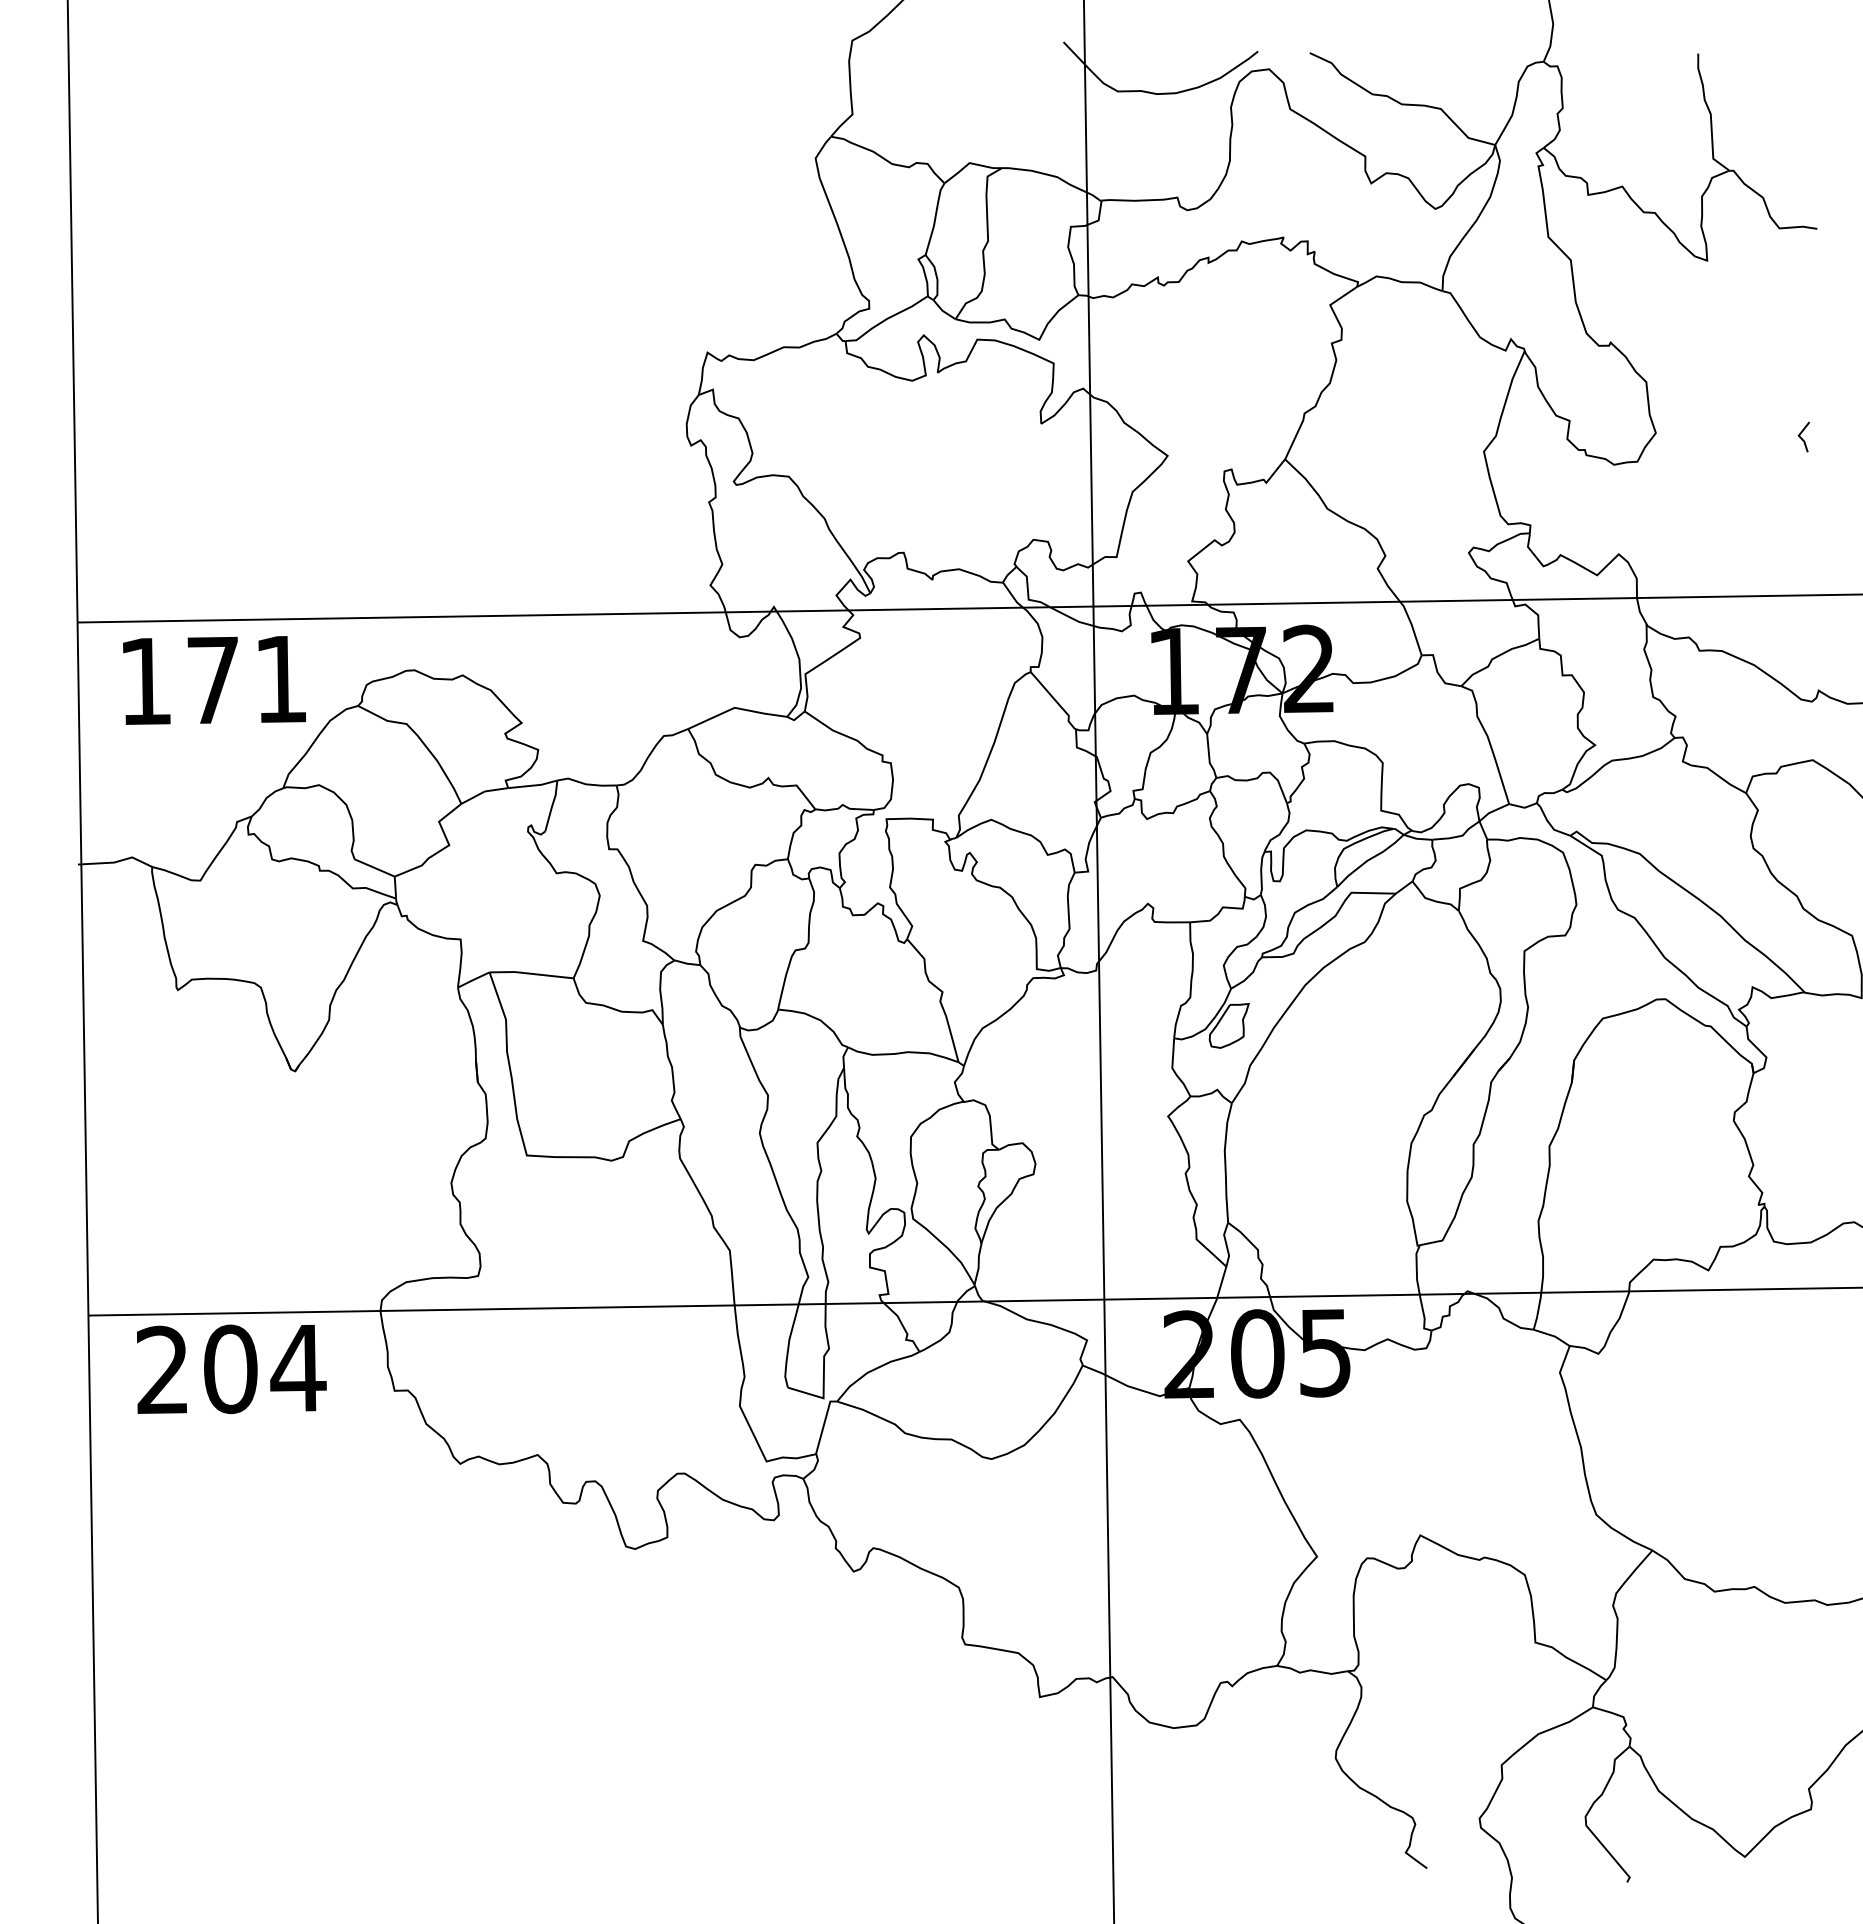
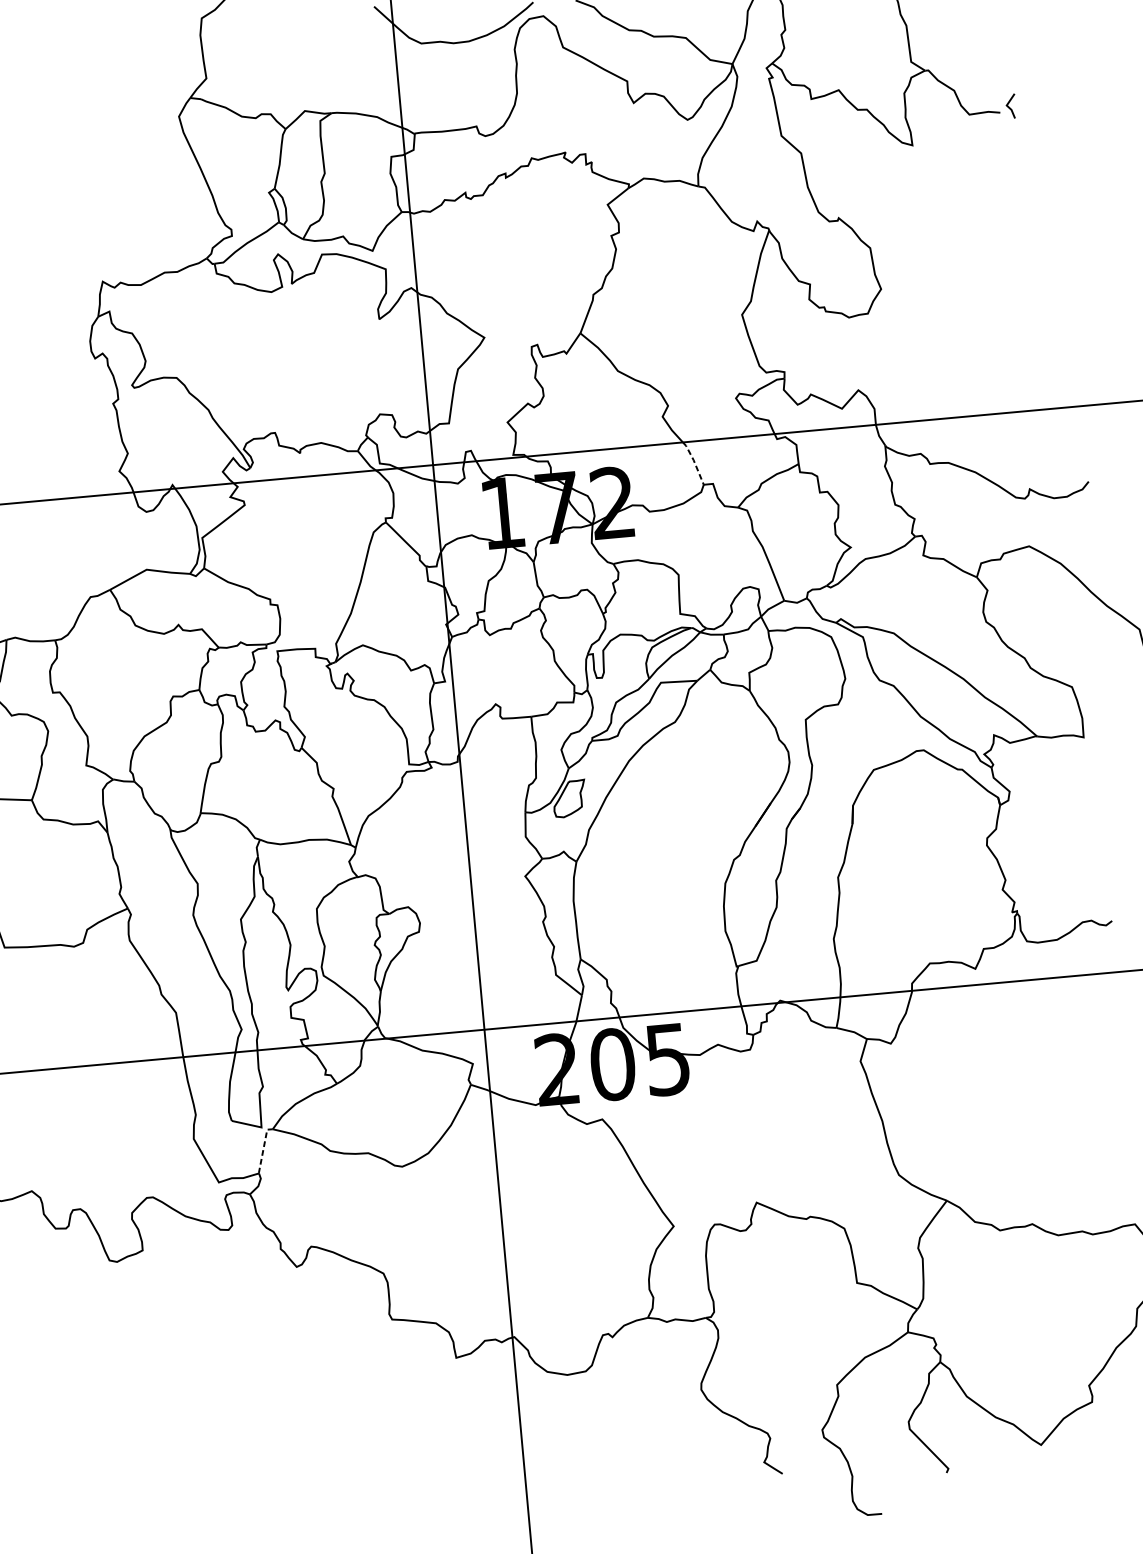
line: (1801, 437) -> (1009, 106), moved
line: (1412, 627) -> (694, 462), solid -> dashed
line: (824, 1424) -> (263, 1148), solid -> dashed

